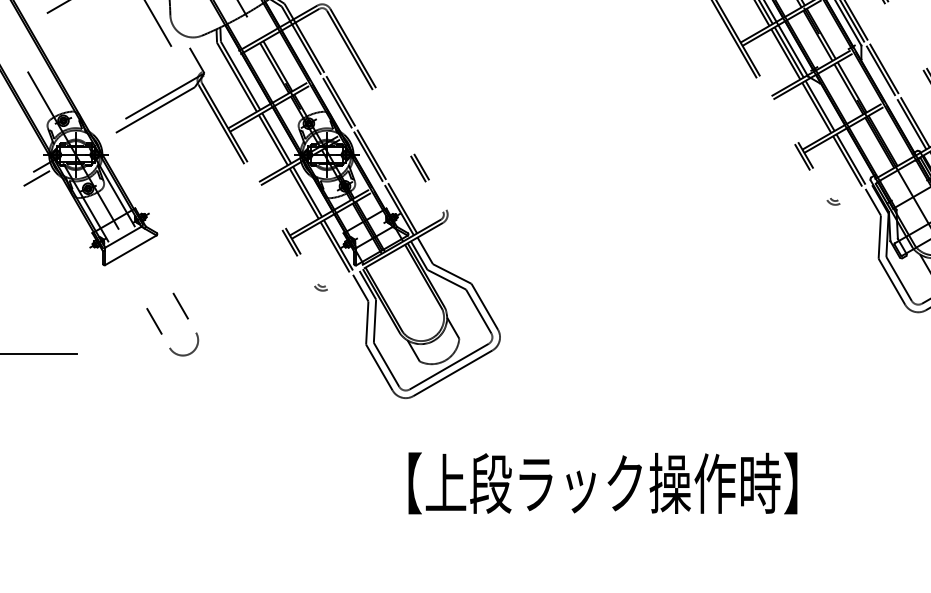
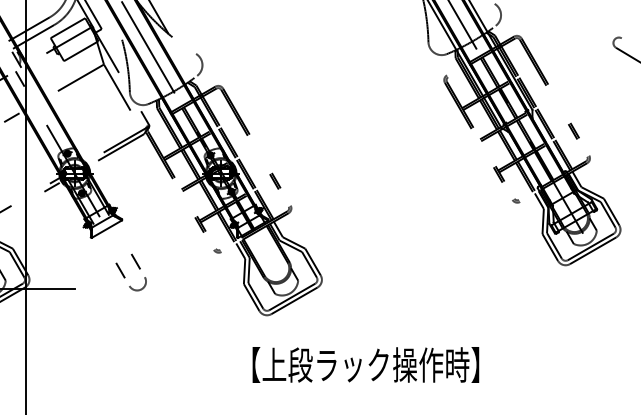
text: (602, 482) -> (365, 364), moved

